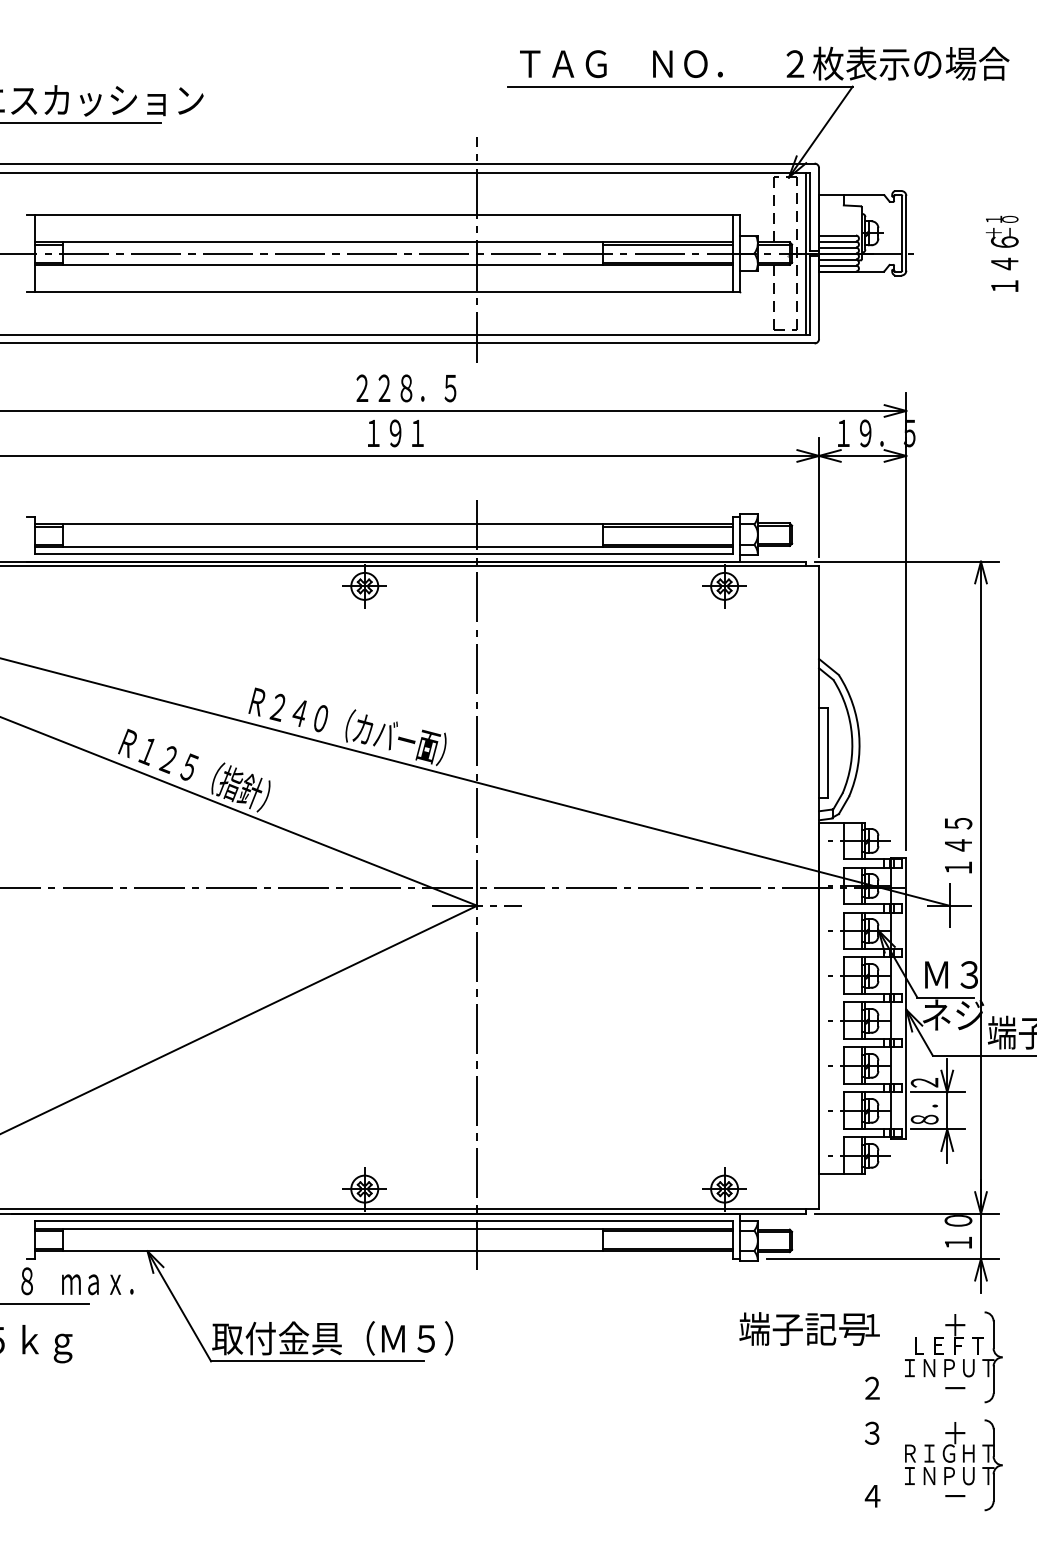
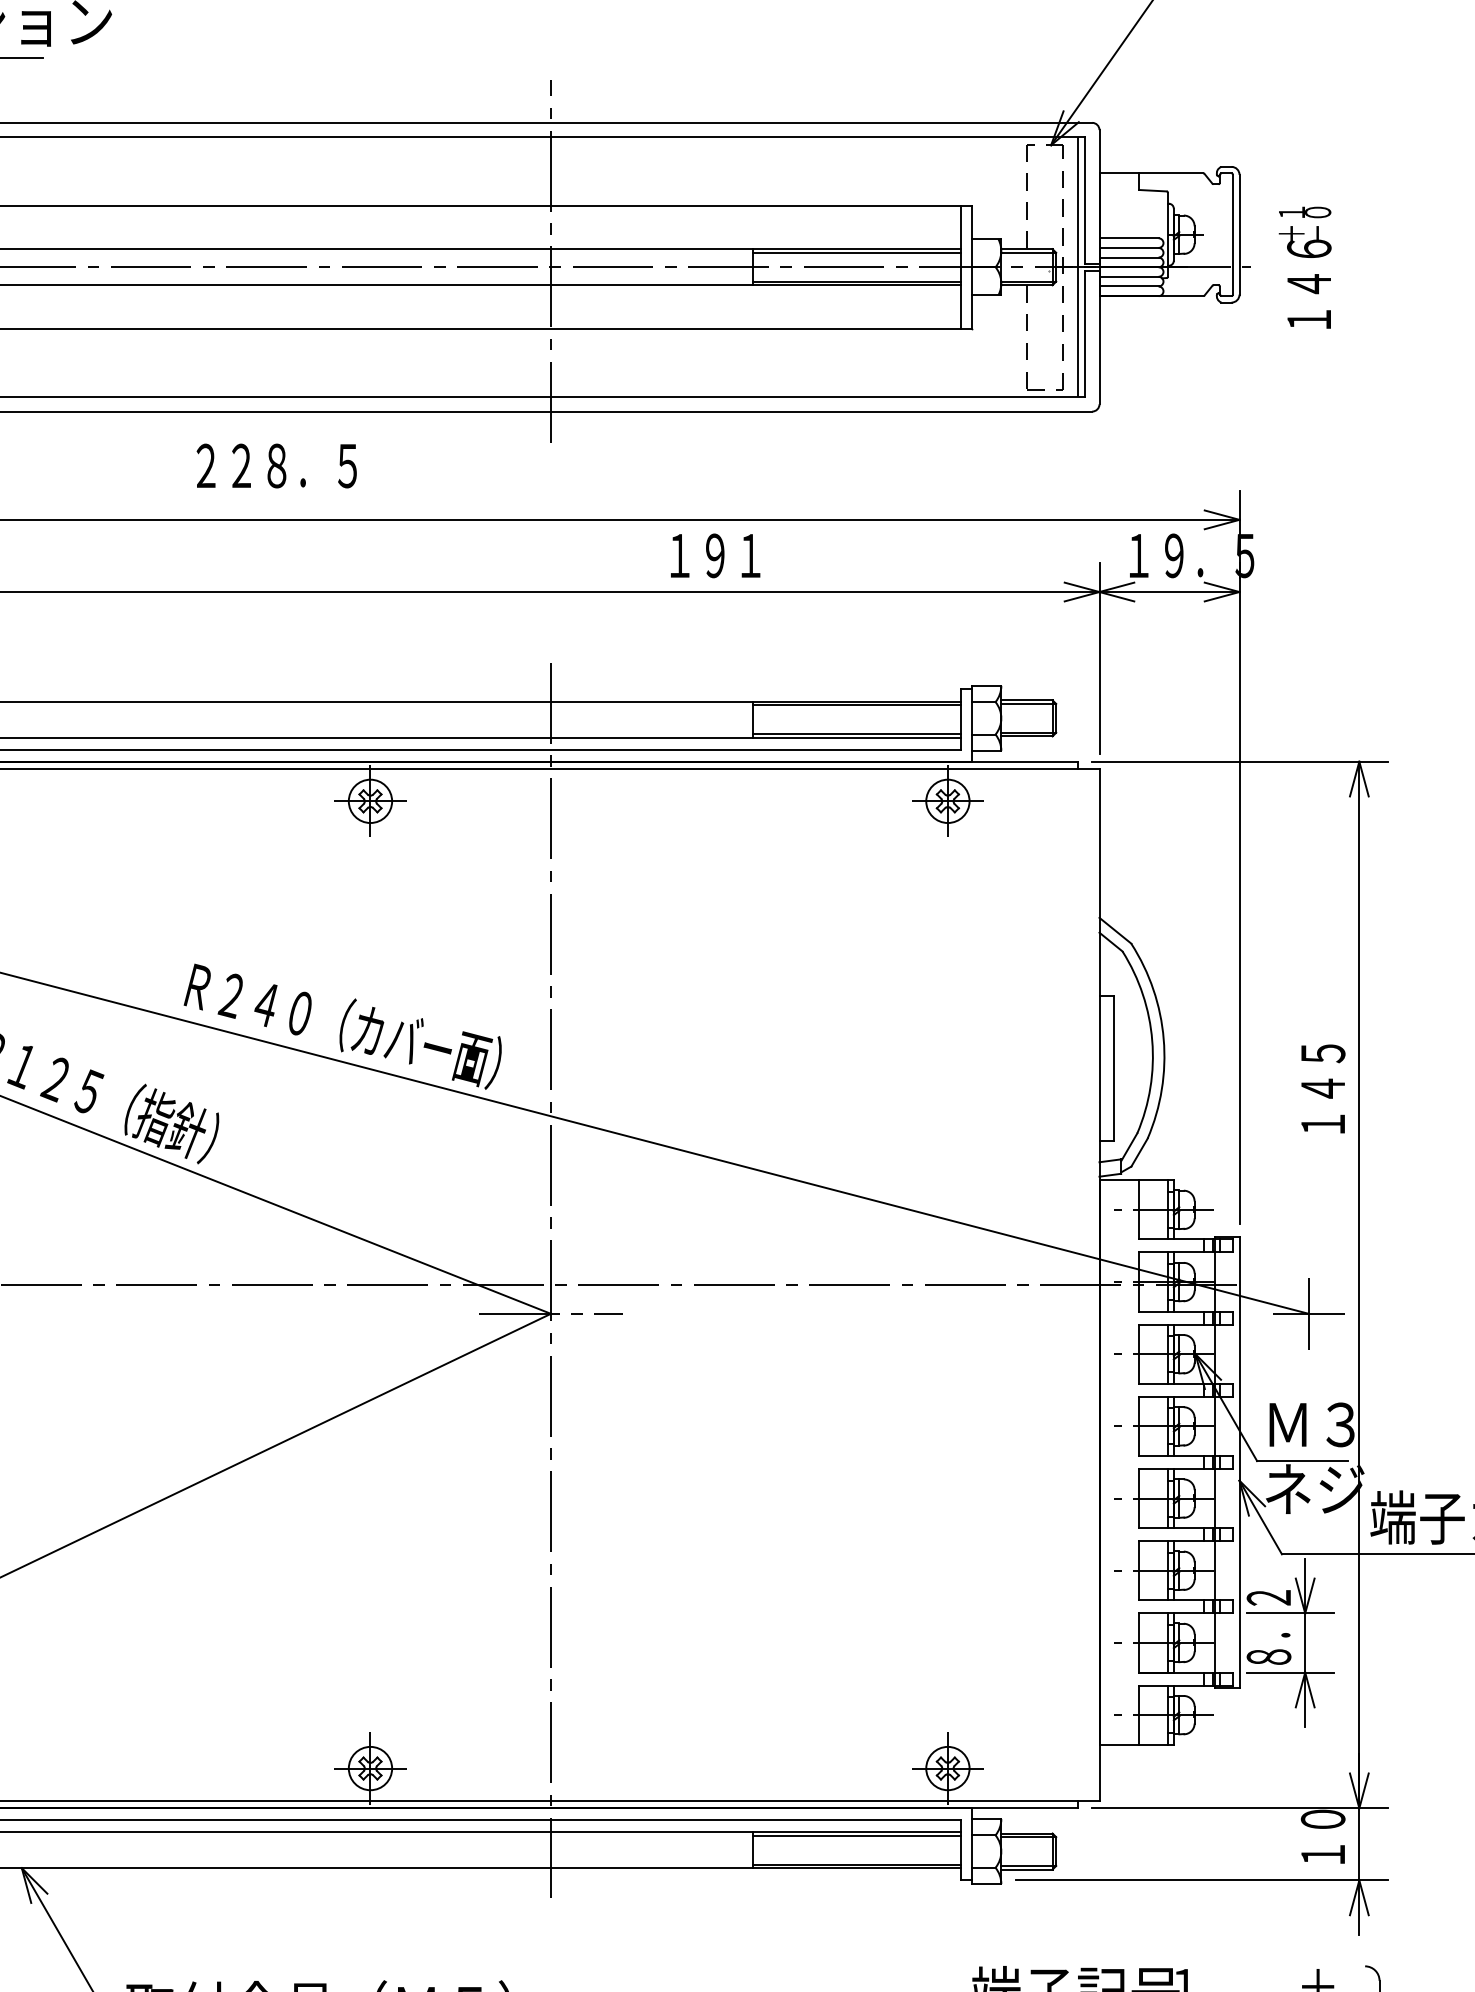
text: (1001, 253) -> (1303, 267), moved
text: (406, 388) -> (276, 466), moved
text: (395, 433) -> (715, 556), moved
text: (958, 845) -> (1323, 1088), moved

